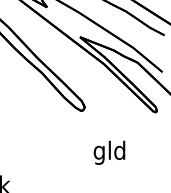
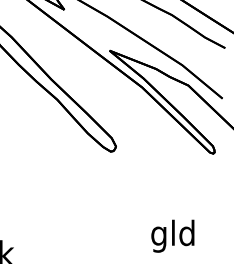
text: (109, 152) -> (172, 235), moved

